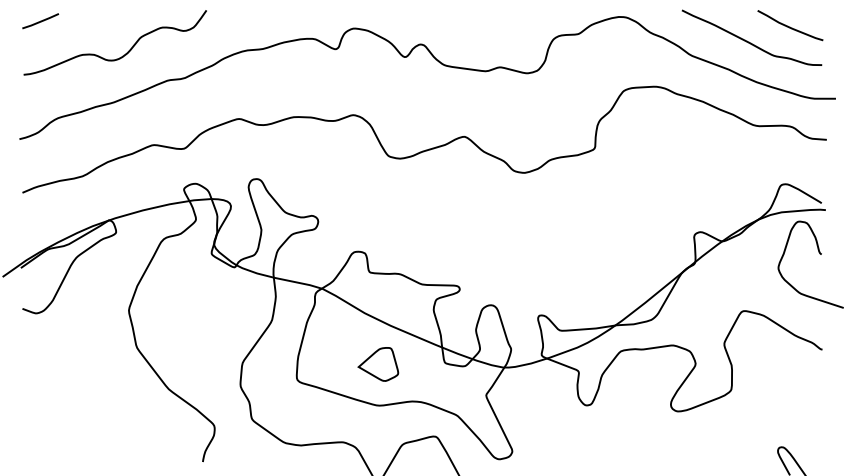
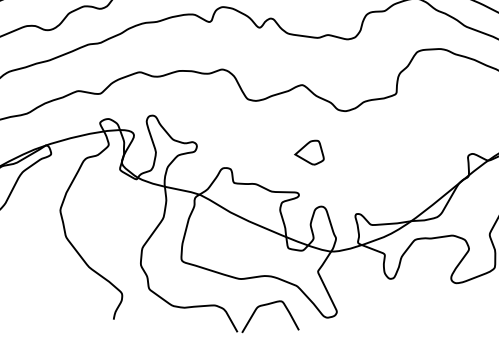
part: (378, 364) -> (309, 152), moved

